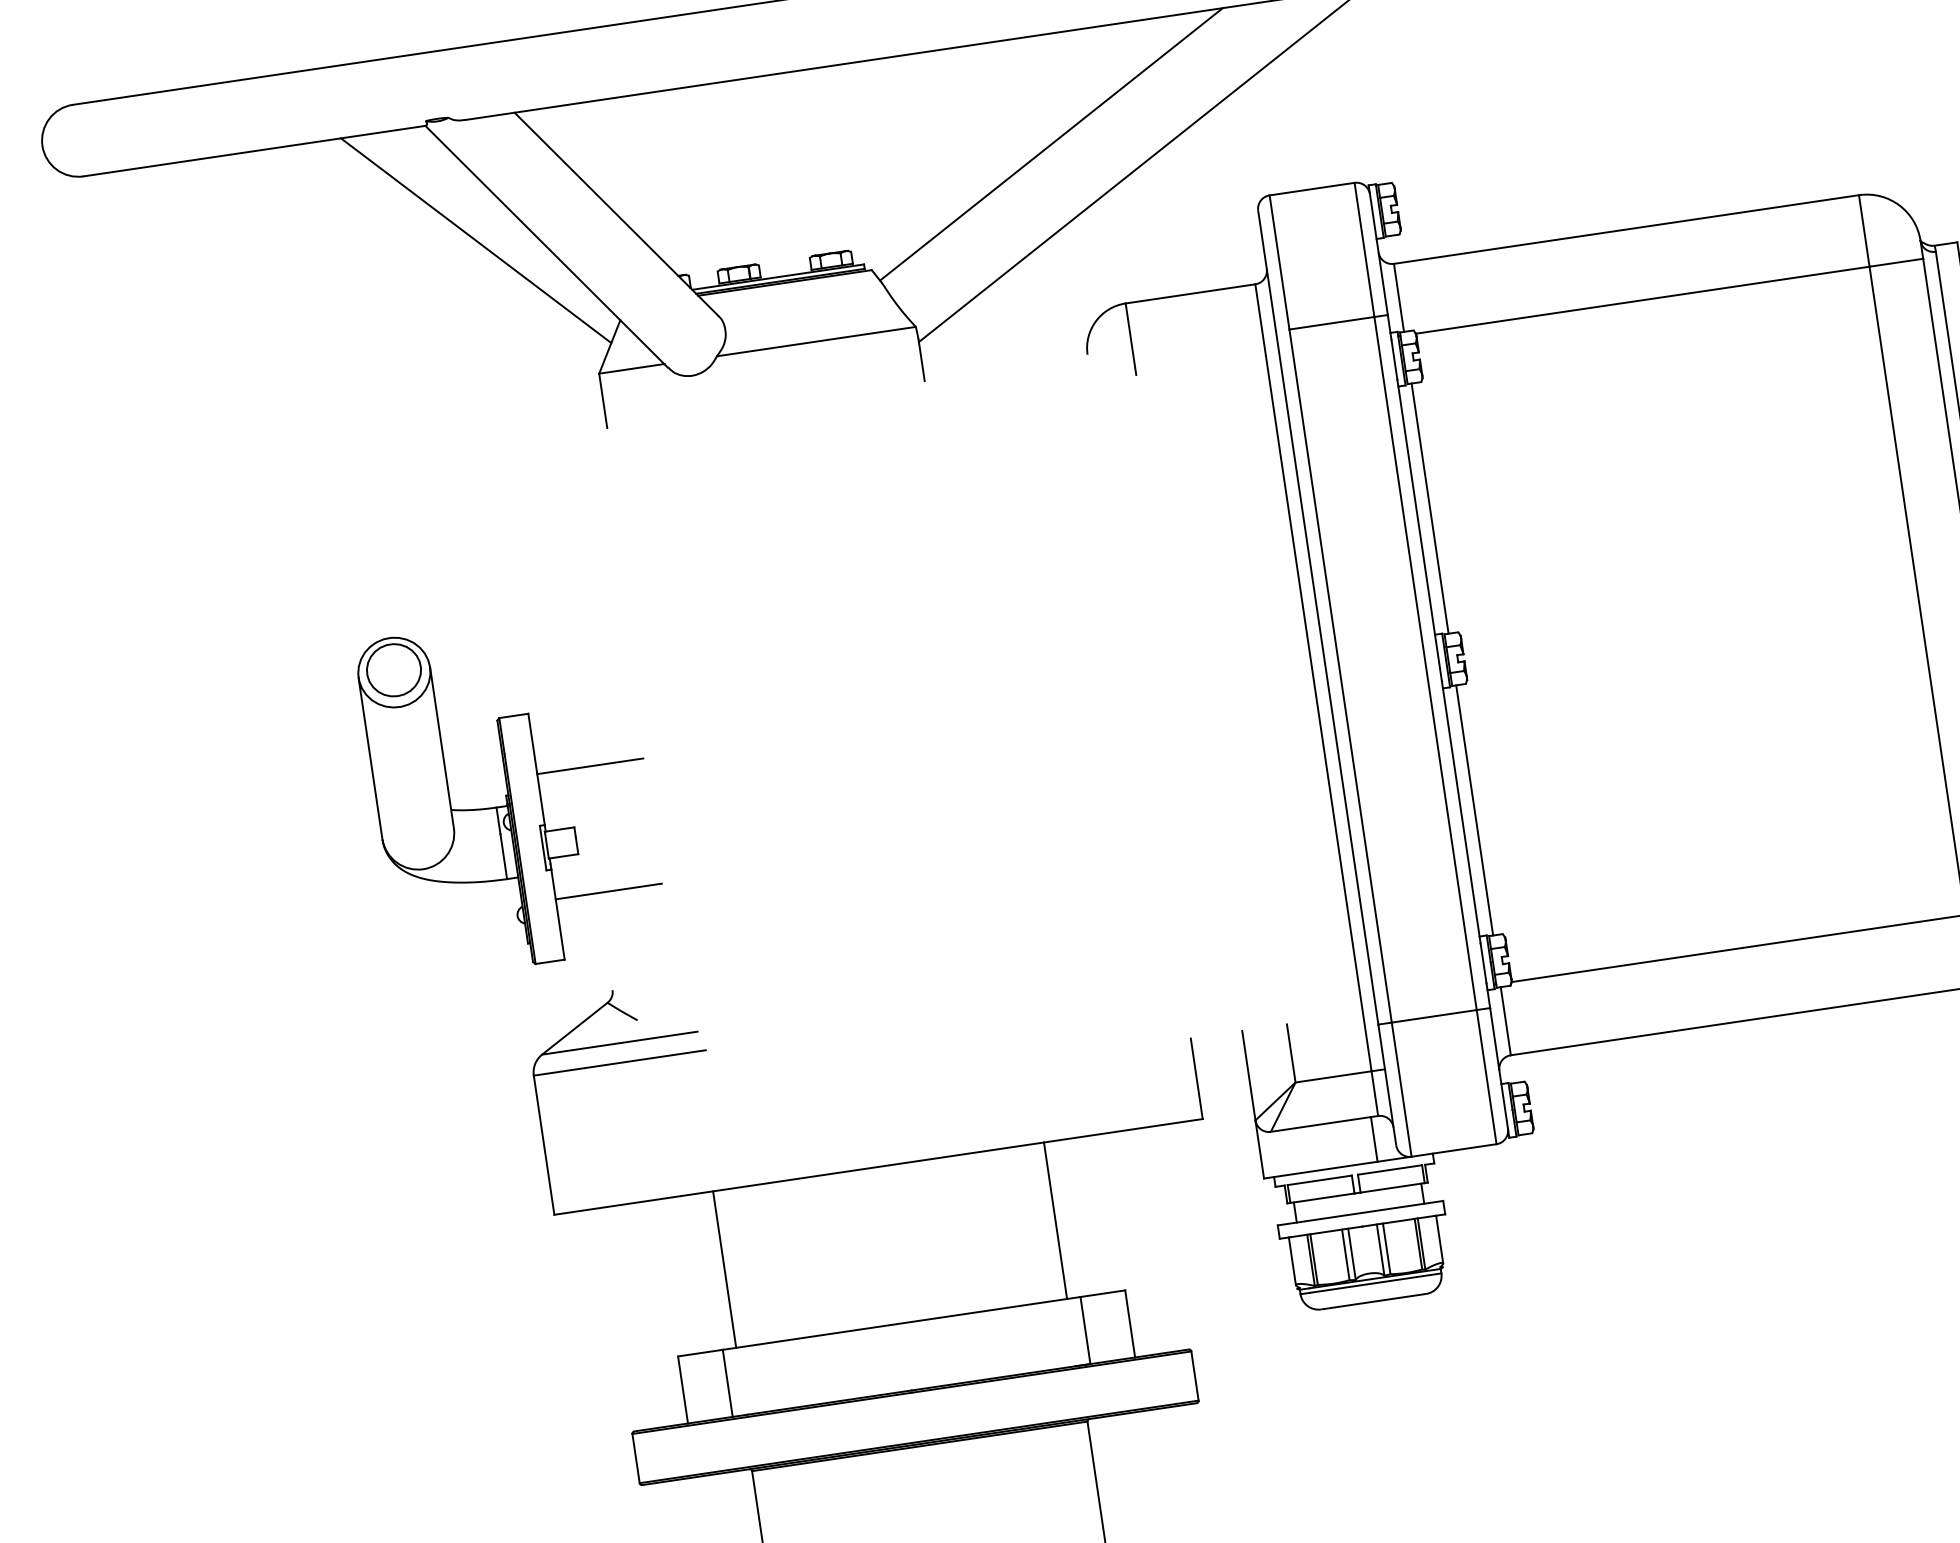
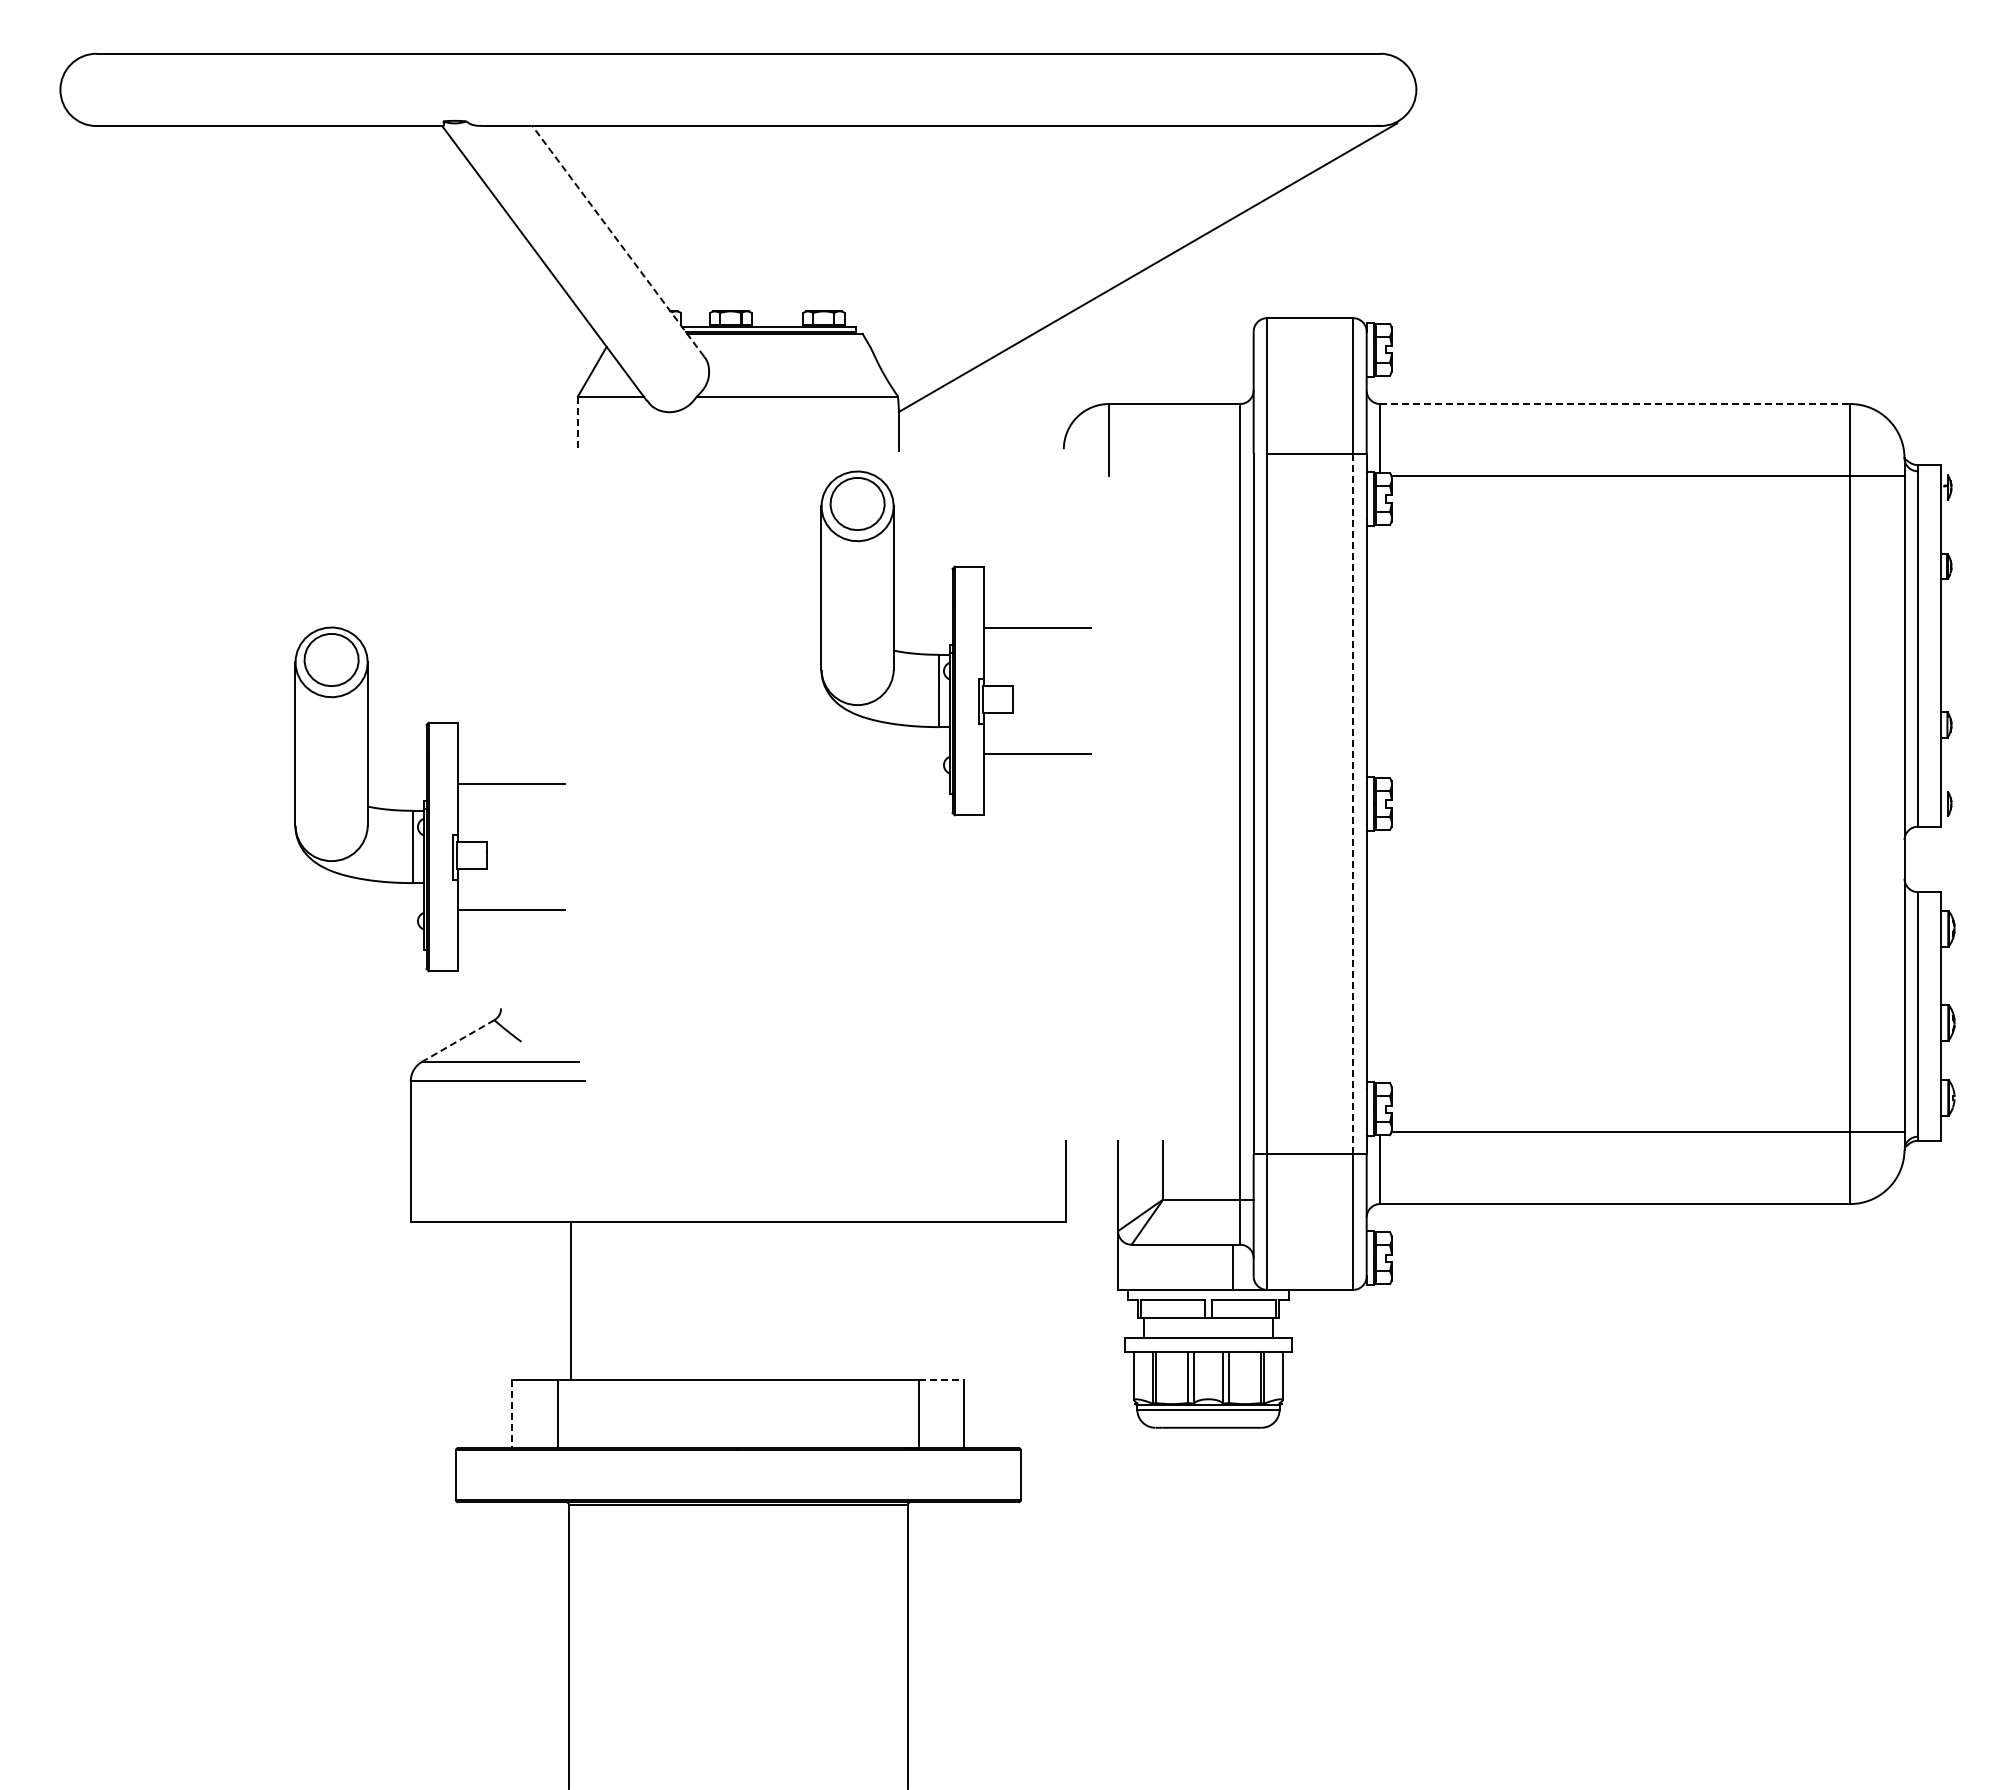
line: (1051, 144) -> (1058, 235), removed
line: (616, 214) -> (618, 241), solid -> dashed
line: (1626, 229) -> (1615, 404), solid -> dashed
line: (476, 241) -> (475, 247), removed
line: (602, 401) -> (577, 424), solid -> dashed
line: (1430, 508) -> (1380, 651), removed
part: (1008, 562) -> (955, 643), added
line: (1425, 662) -> (1353, 803), solid -> dashed
line: (1474, 810) -> (1380, 956), removed
line: (575, 1029) -> (458, 1041), solid -> dashed
line: (1055, 1221) -> (905, 1301), removed
line: (1102, 1293) -> (941, 1380), solid -> dashed
line: (683, 1390) -> (512, 1414), solid -> dashed

